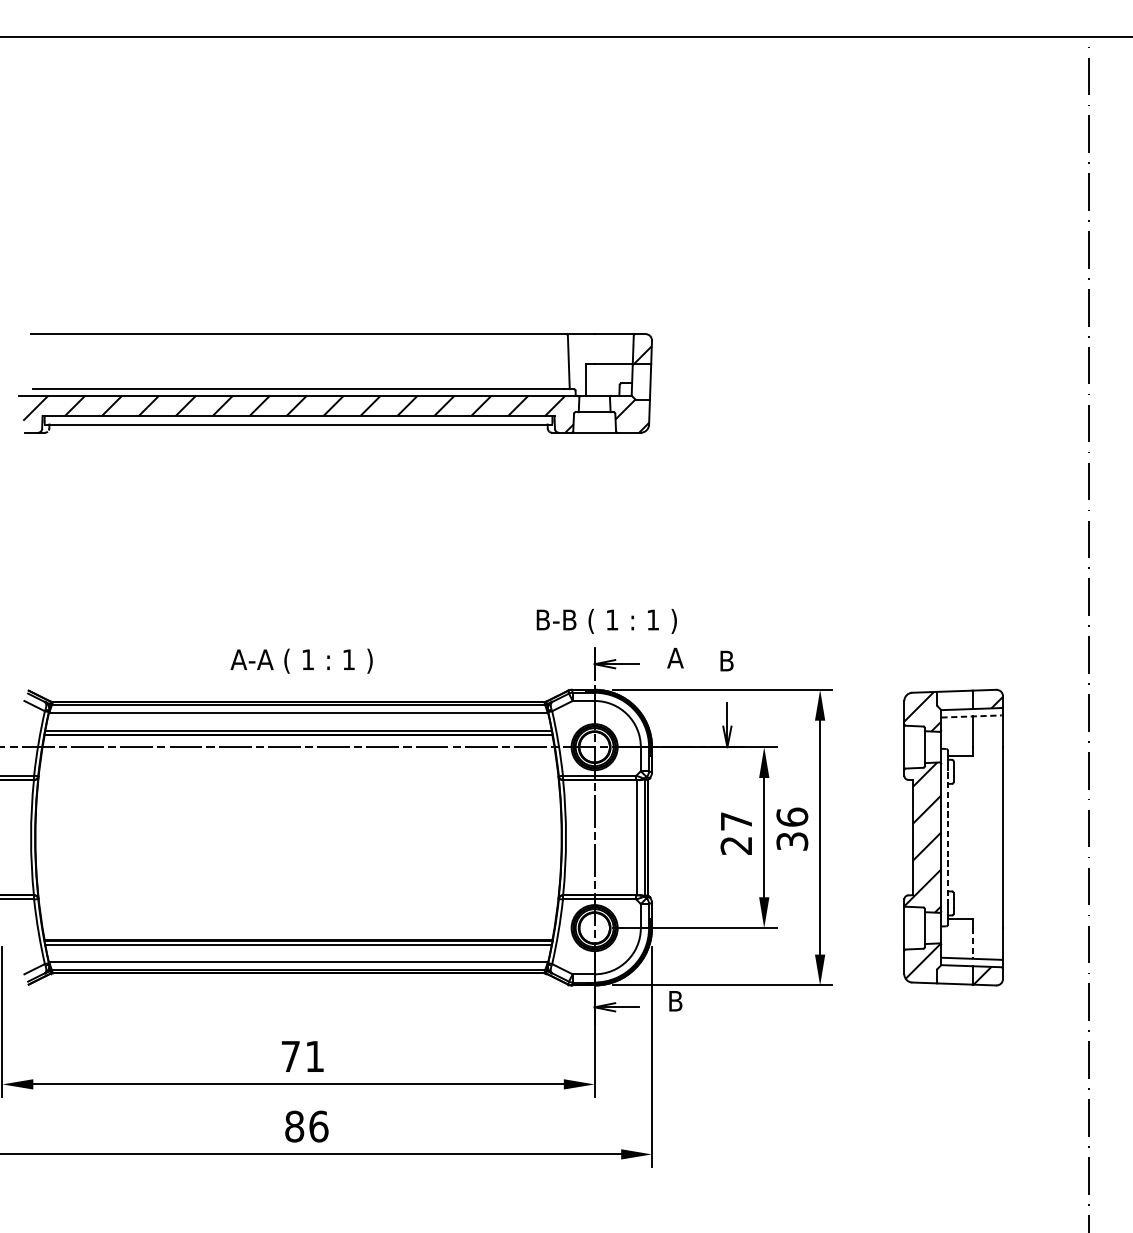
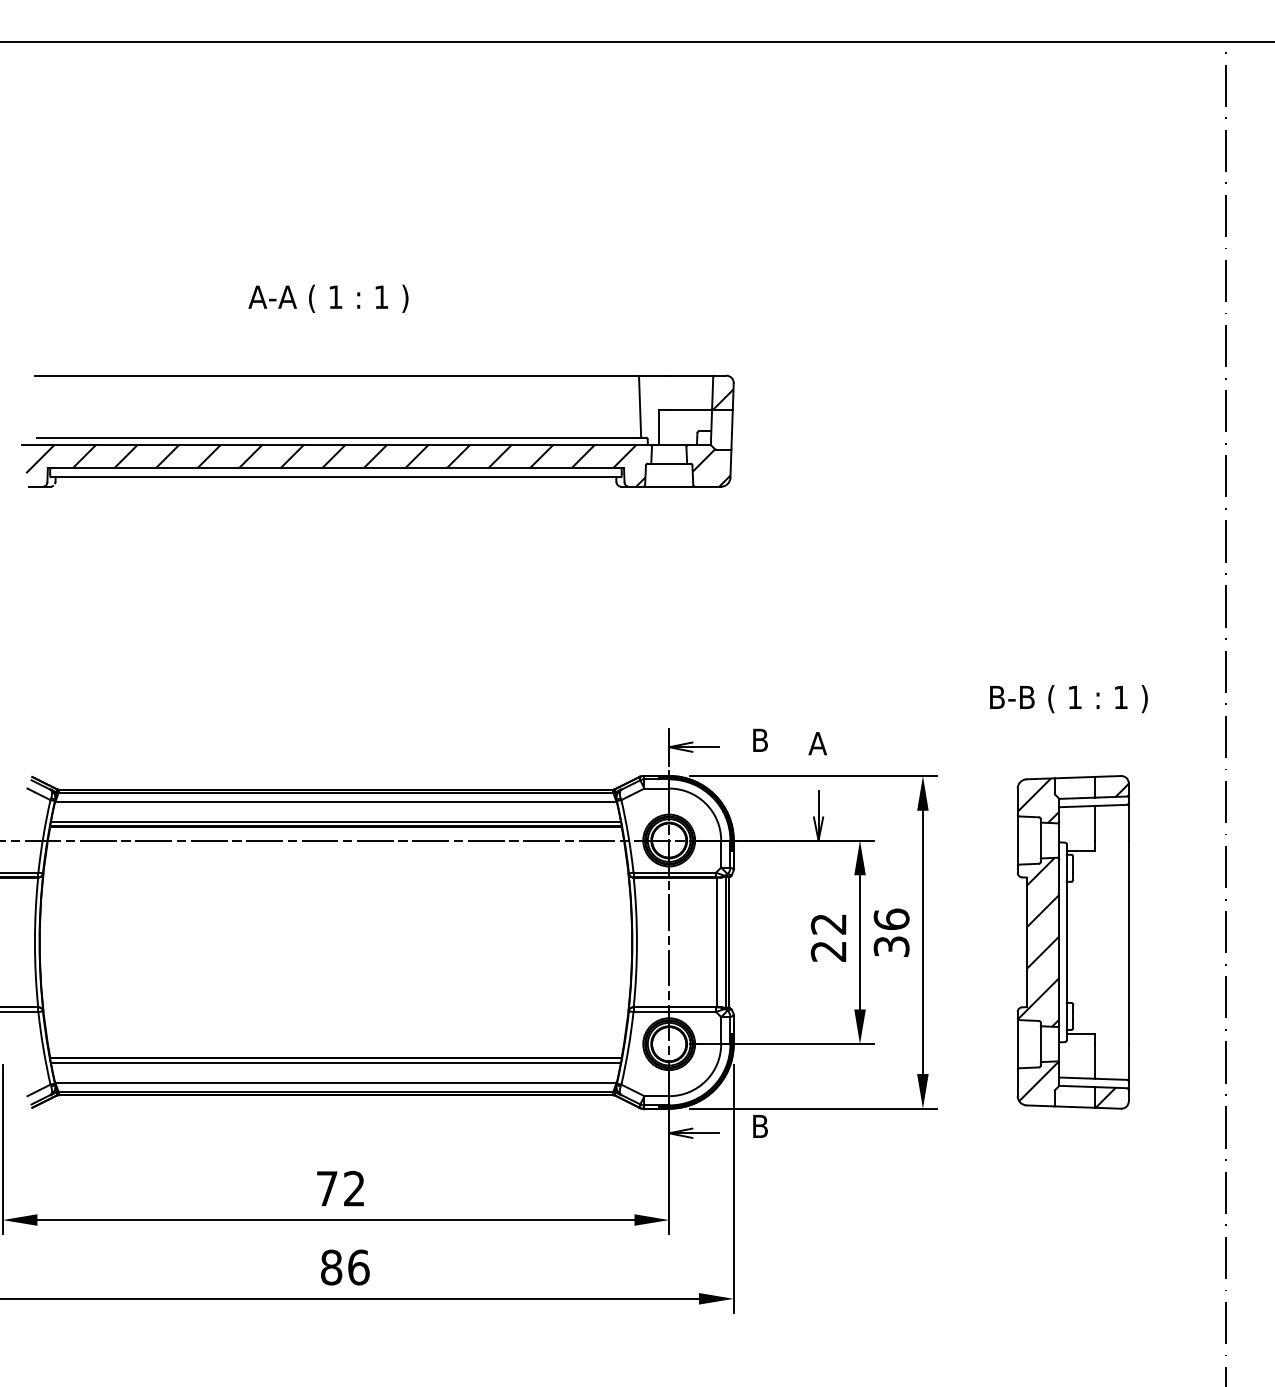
text: (606, 621) -> (1068, 699), moved
text: (674, 657) -> (759, 739), A -> B
text: (301, 660) -> (328, 298), moved
text: (726, 660) -> (817, 743), B -> A
line: (971, 716) -> (1093, 806), dashed -> solid
text: (736, 821) -> (828, 924), 27 -> 22
line: (947, 836) -> (1066, 941), dashed -> solid
line: (972, 943) -> (1094, 1061), dashed -> solid
text: (315, 1056) -> (354, 1188), 71 -> 72

